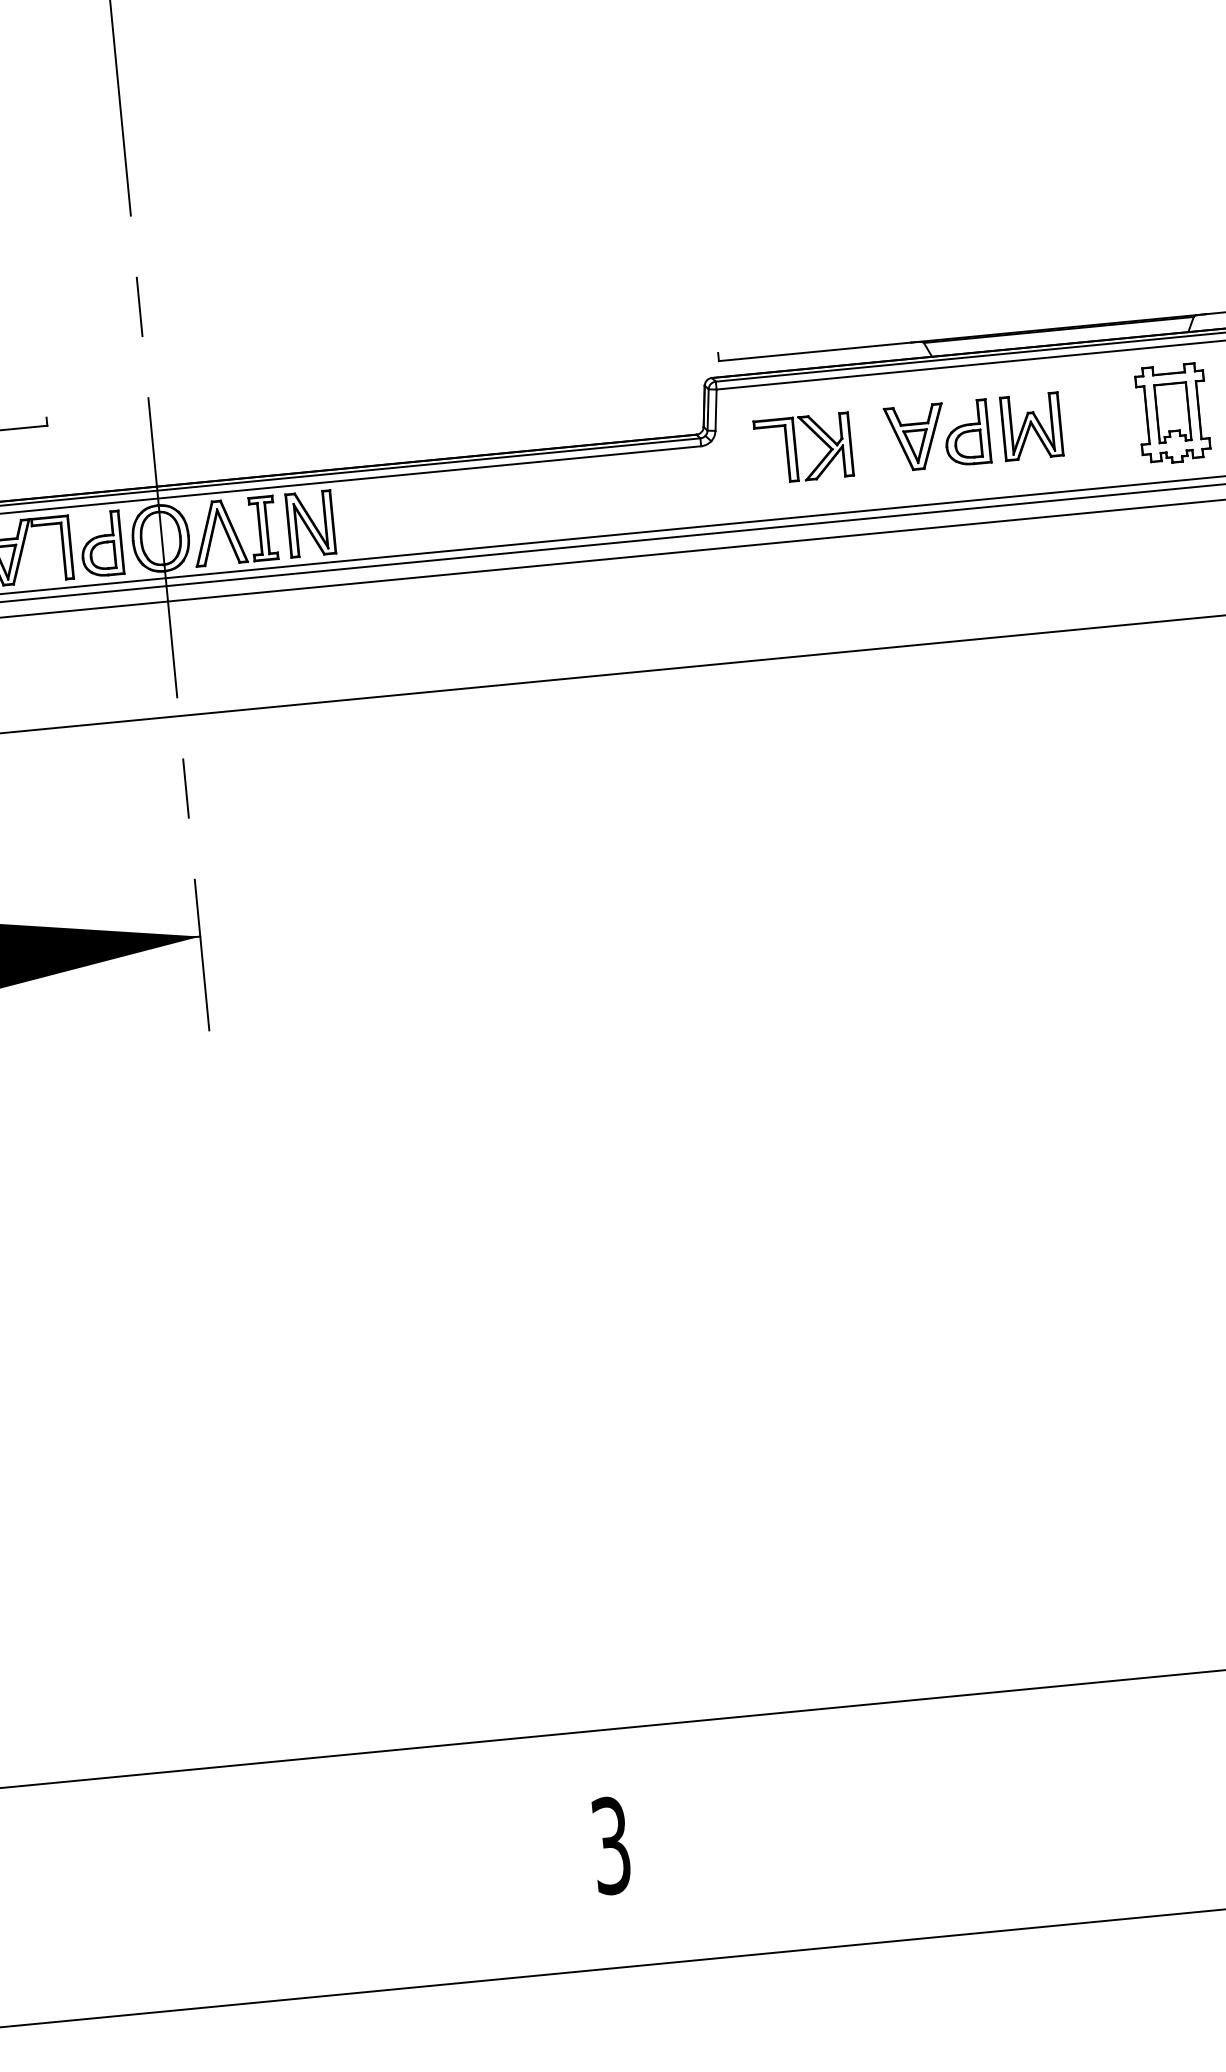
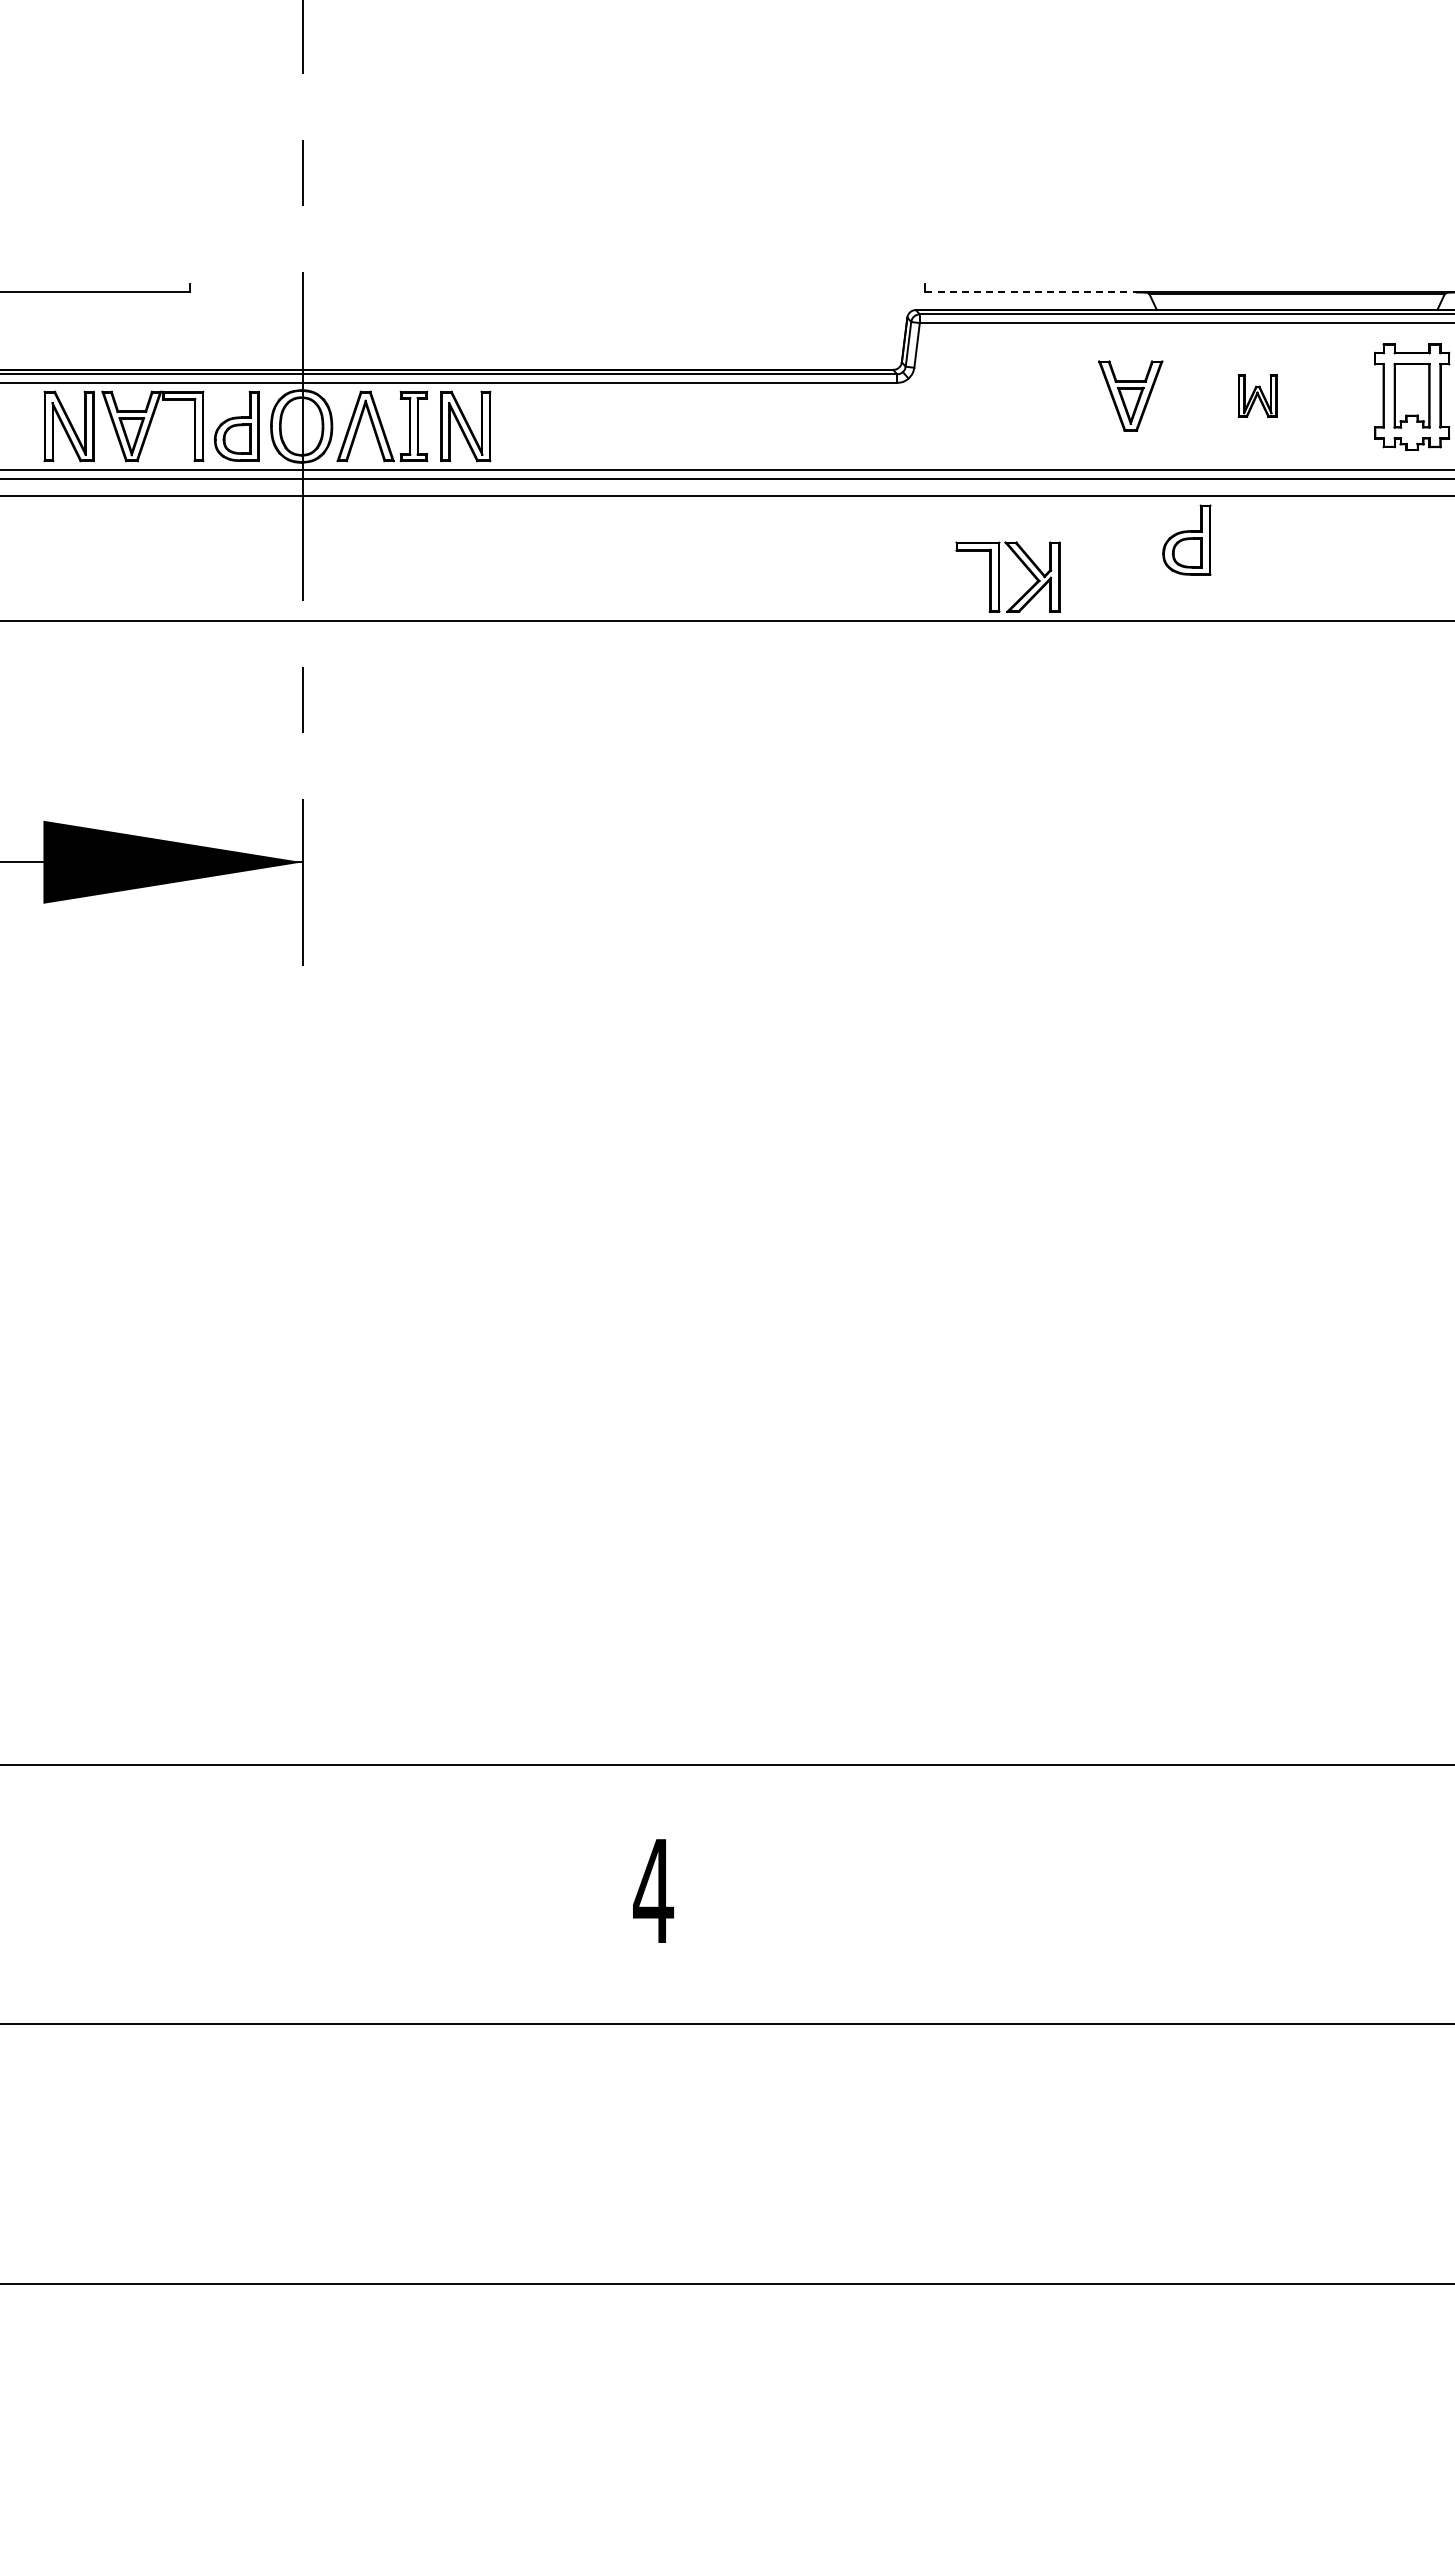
line: (815, 351) -> (1030, 292), solid -> dashed
part: (1031, 426) -> (1257, 395), size x0.6
part: (966, 432) -> (1186, 539), moved
part: (795, 448) -> (999, 576), moved
text: (611, 1845) -> (653, 1890), 3 -> 4

